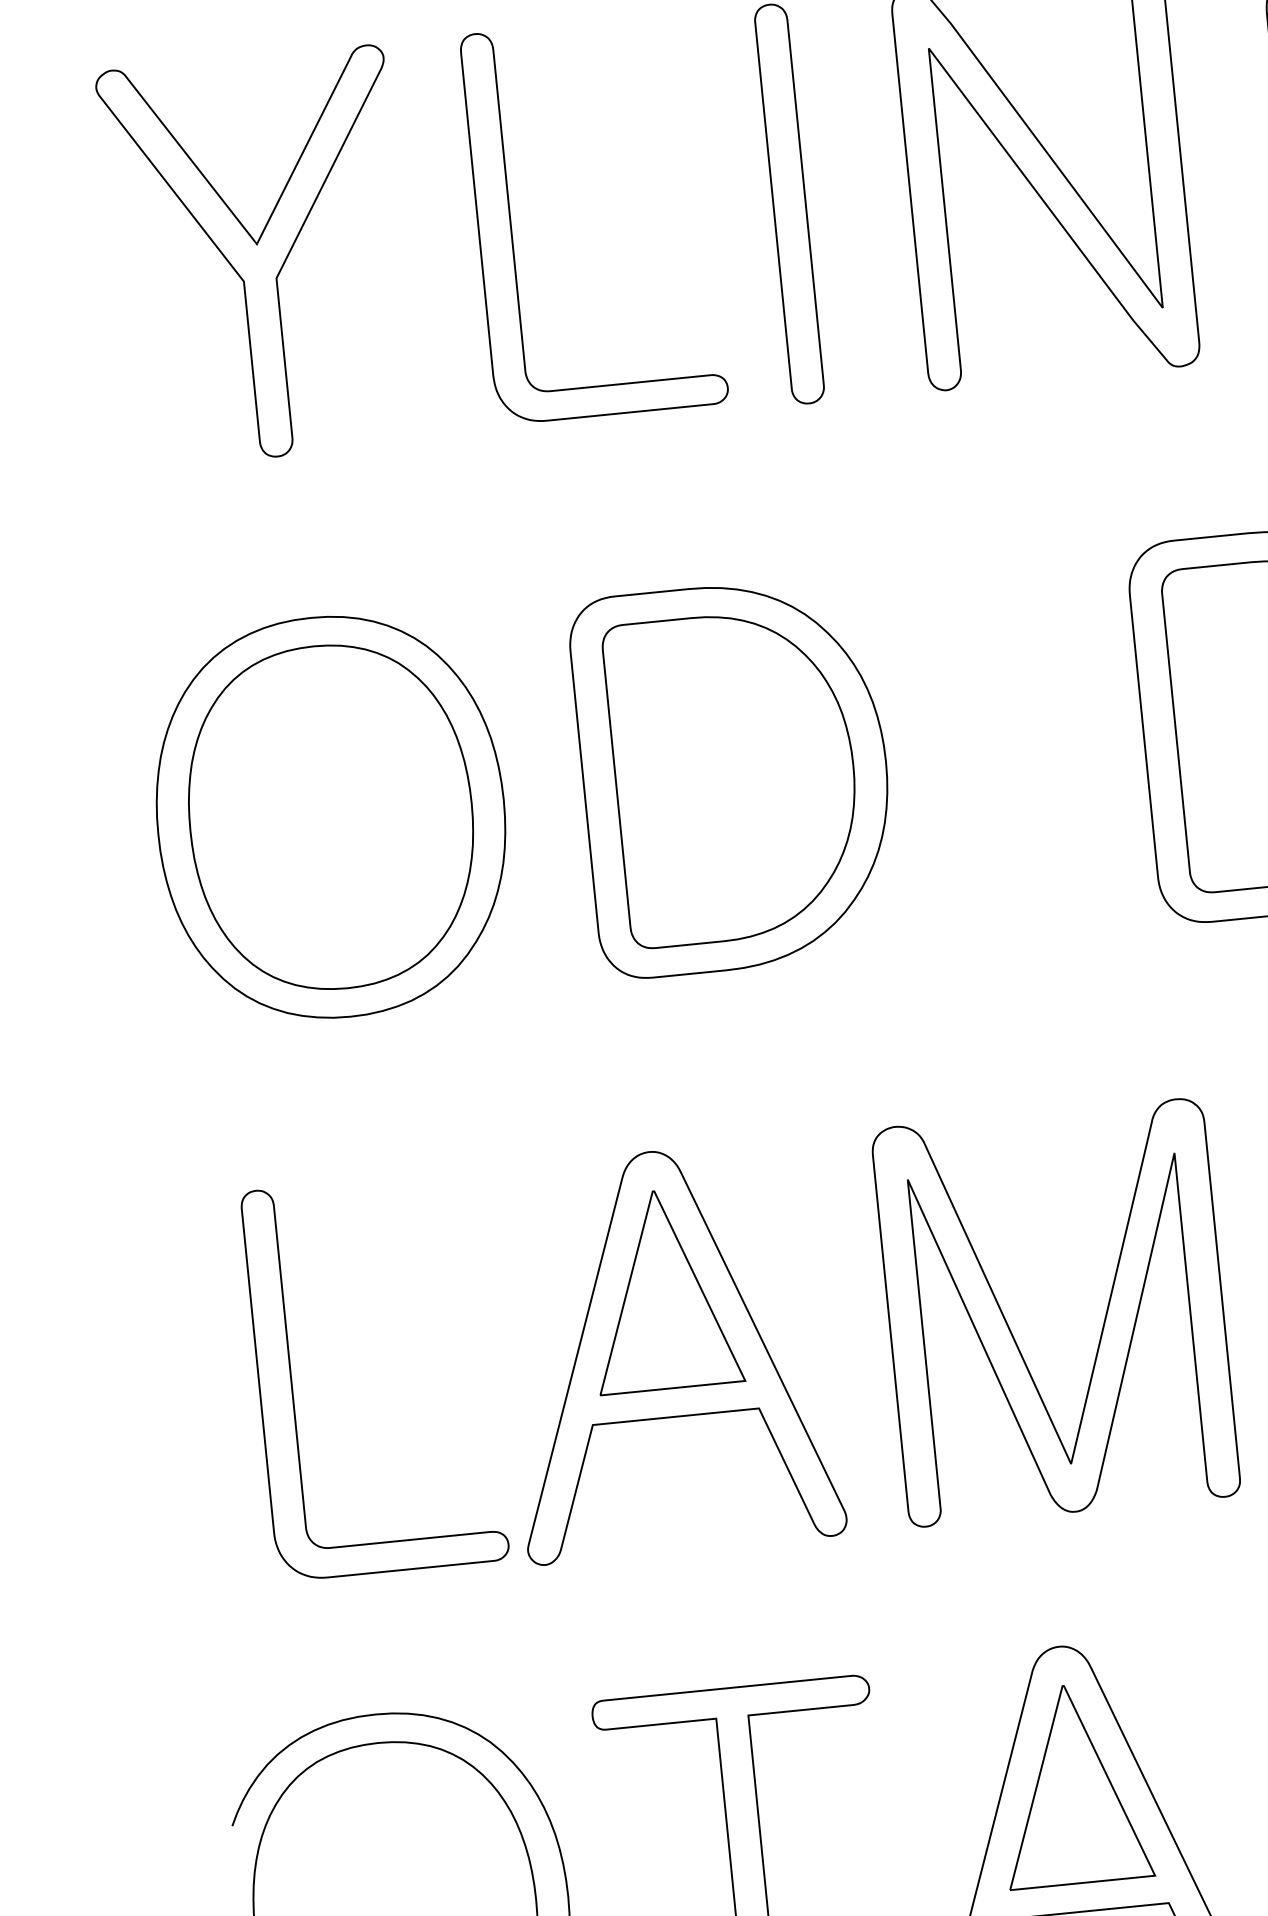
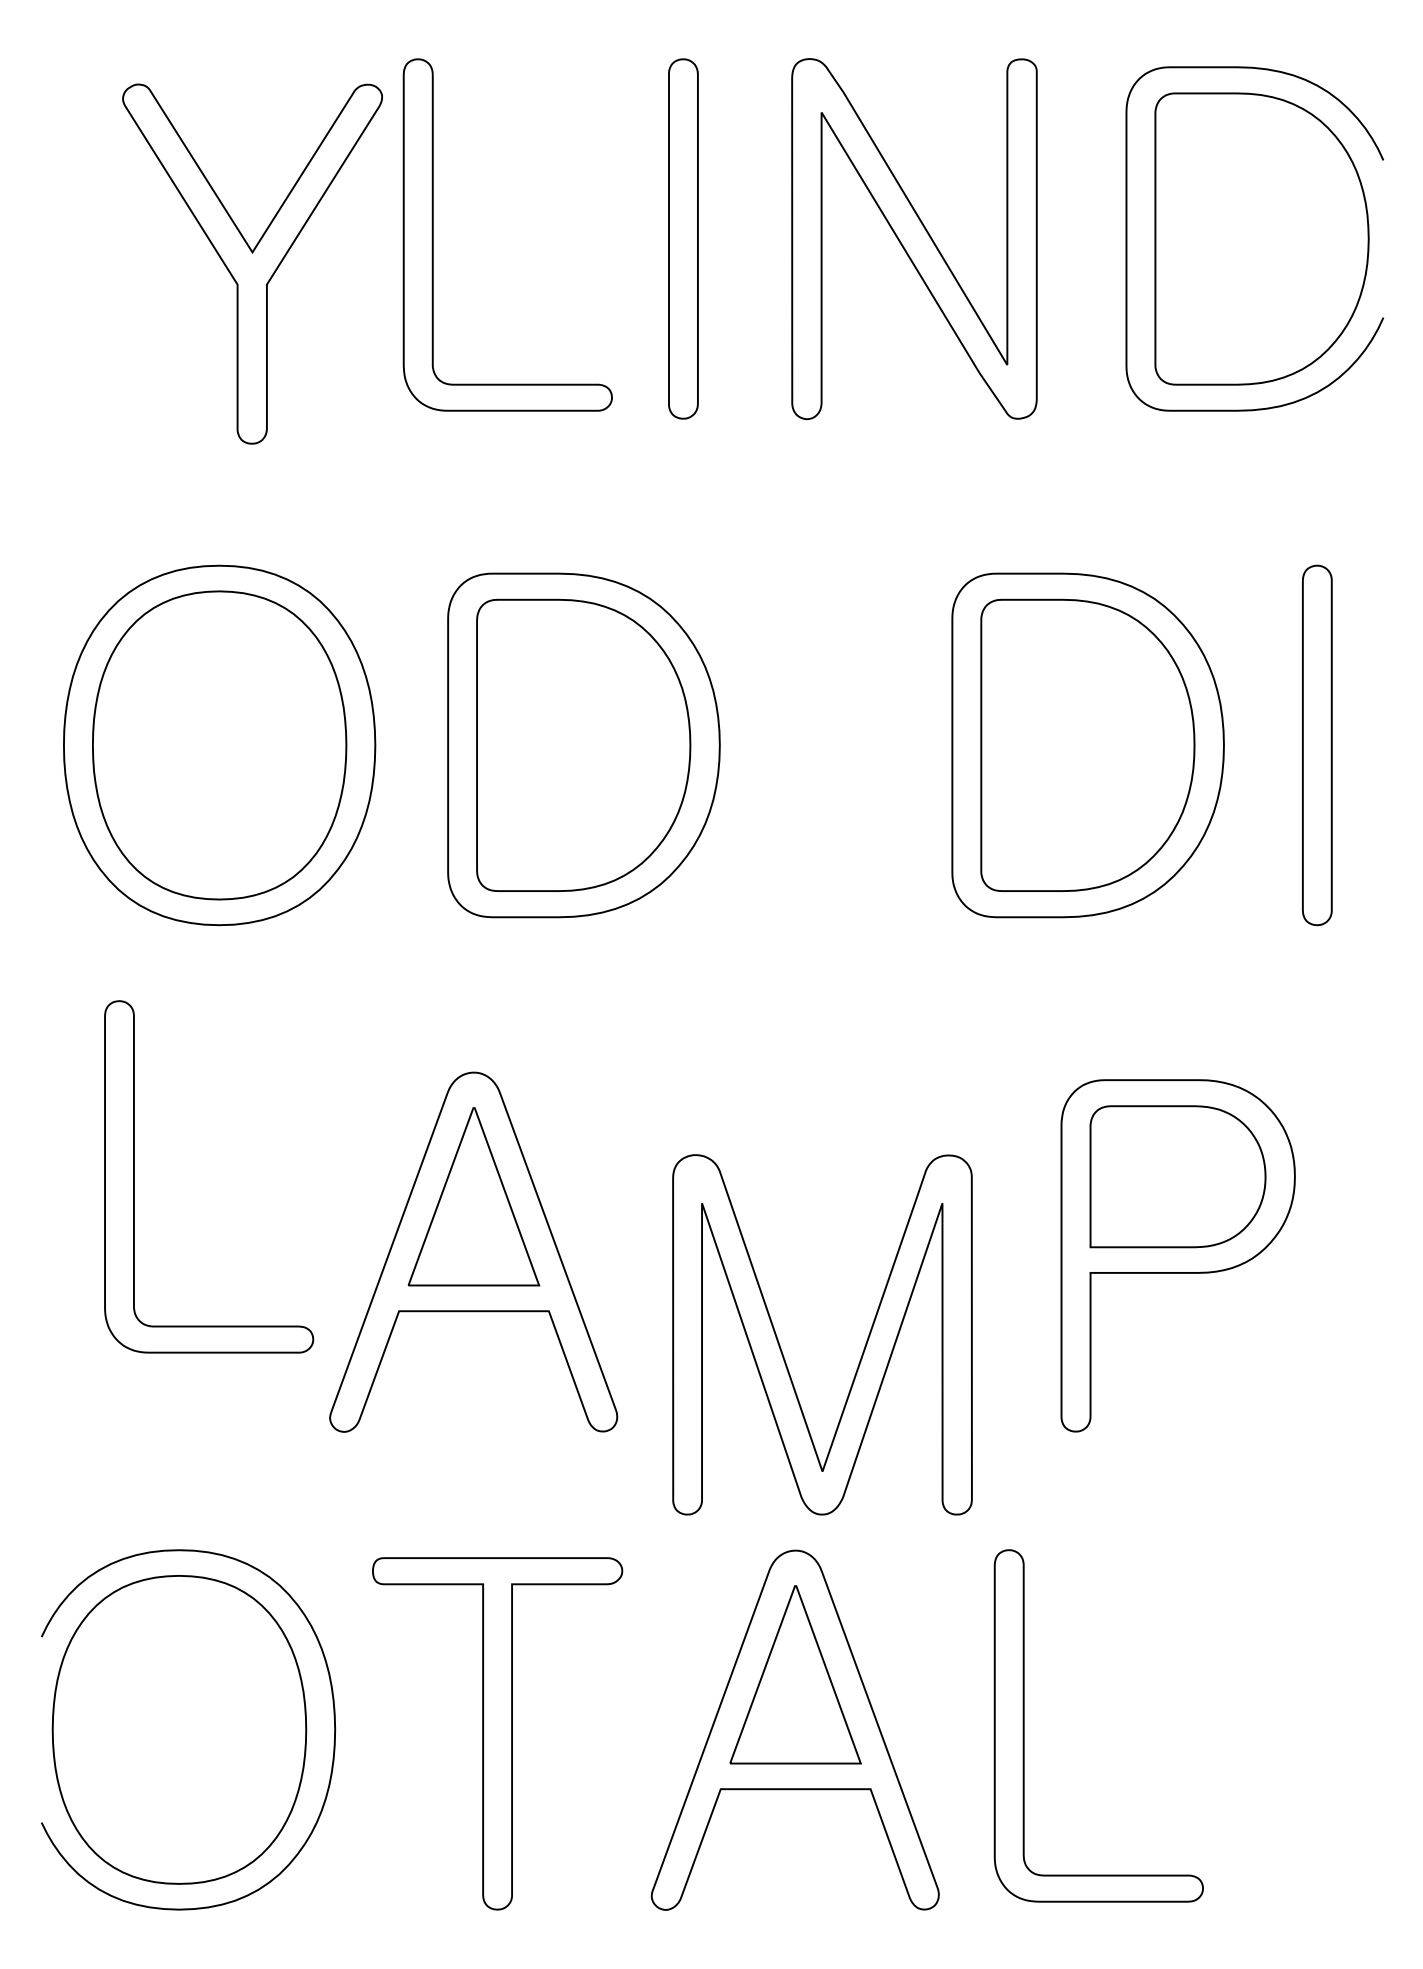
part: (258, 256) -> (252, 263), moved
part: (1011, 1331) -> (781, 1348), moved
part: (292, 1383) -> (134, 1176), moved

